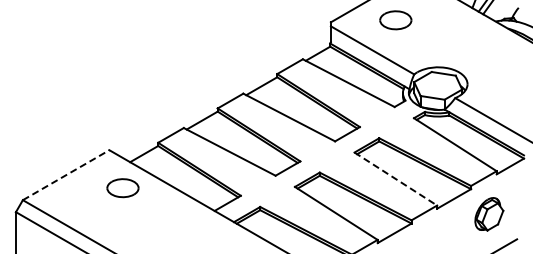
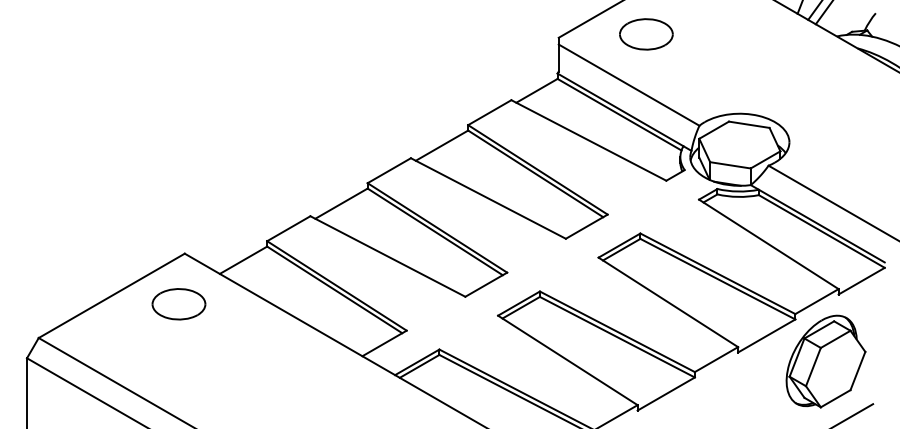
part: (395, 20) -> (645, 34), moved
line: (66, 175) -> (112, 296), dashed -> solid
line: (396, 179) -> (669, 303), dashed -> solid
part: (122, 188) -> (178, 304), moved
part: (489, 214) -> (826, 362), size x1.67

